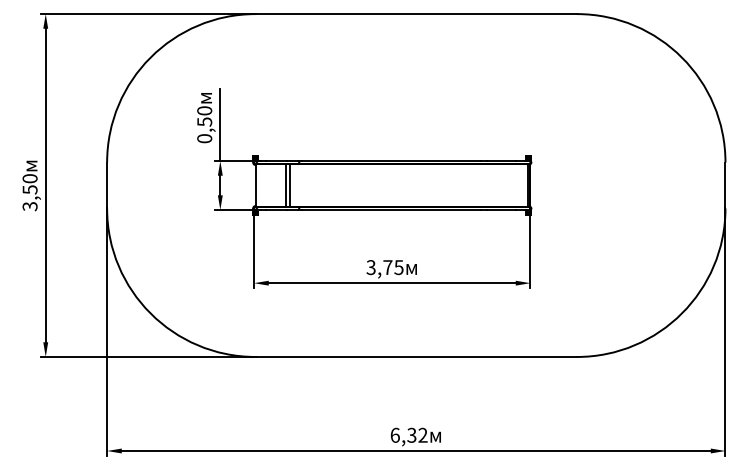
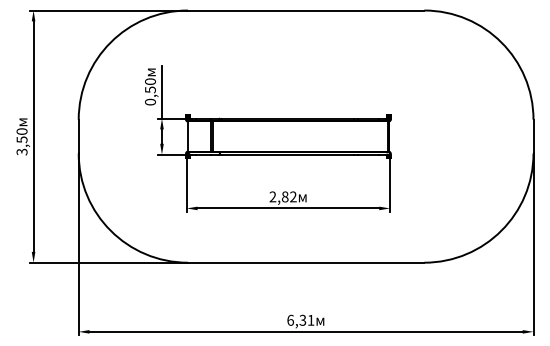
text: (384, 266) -> (282, 196), 3,75 -> 2,82
text: (422, 434) -> (310, 319), 6,32 -> 6,31

